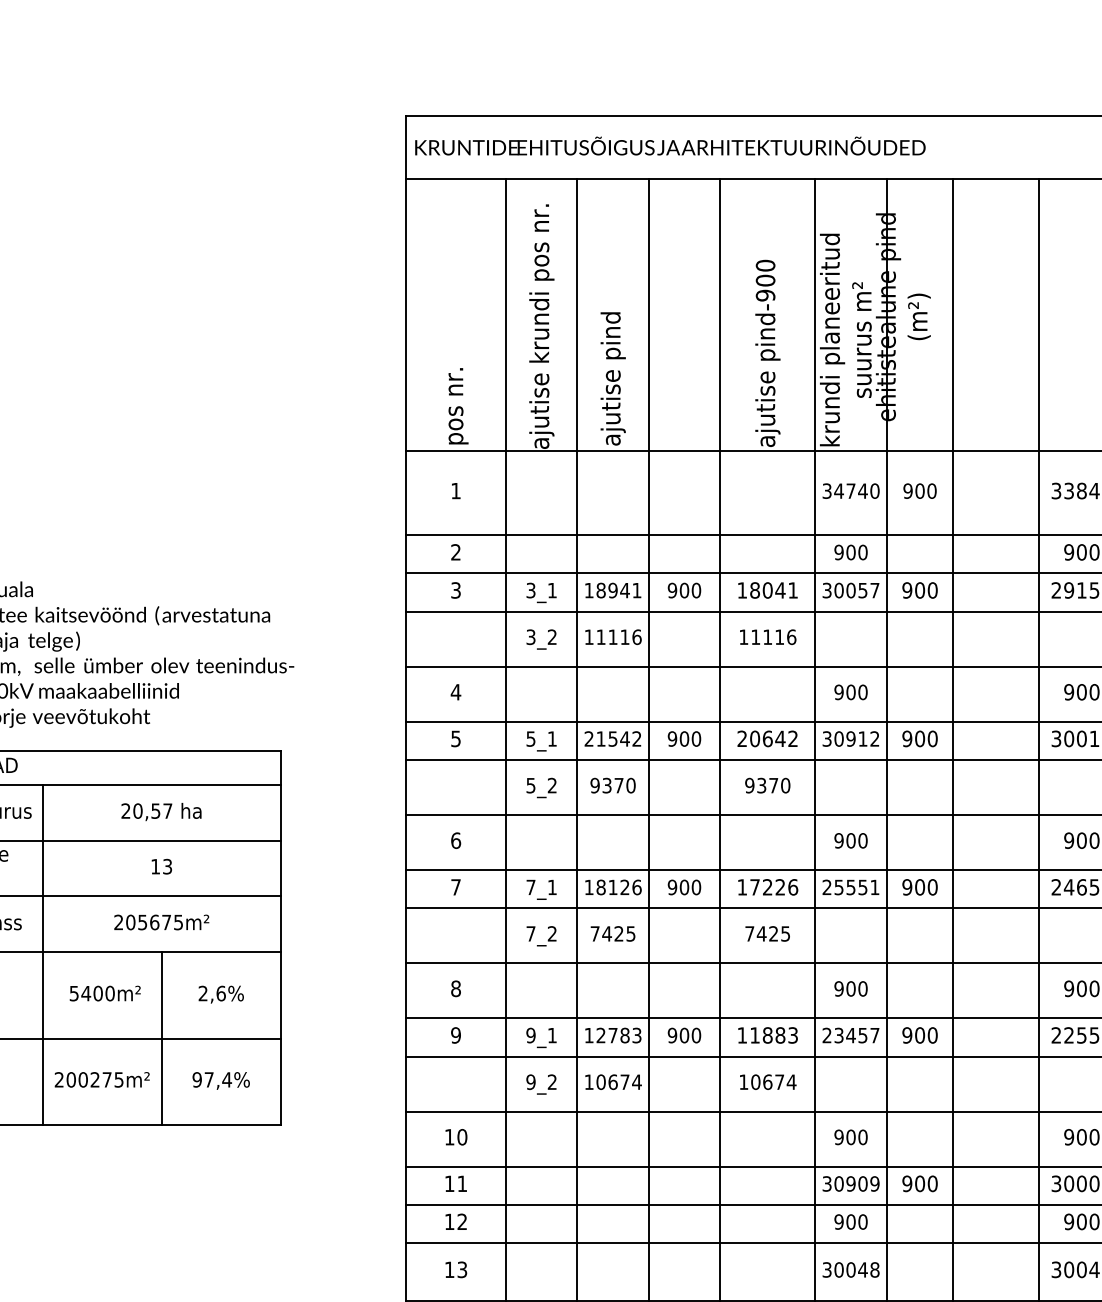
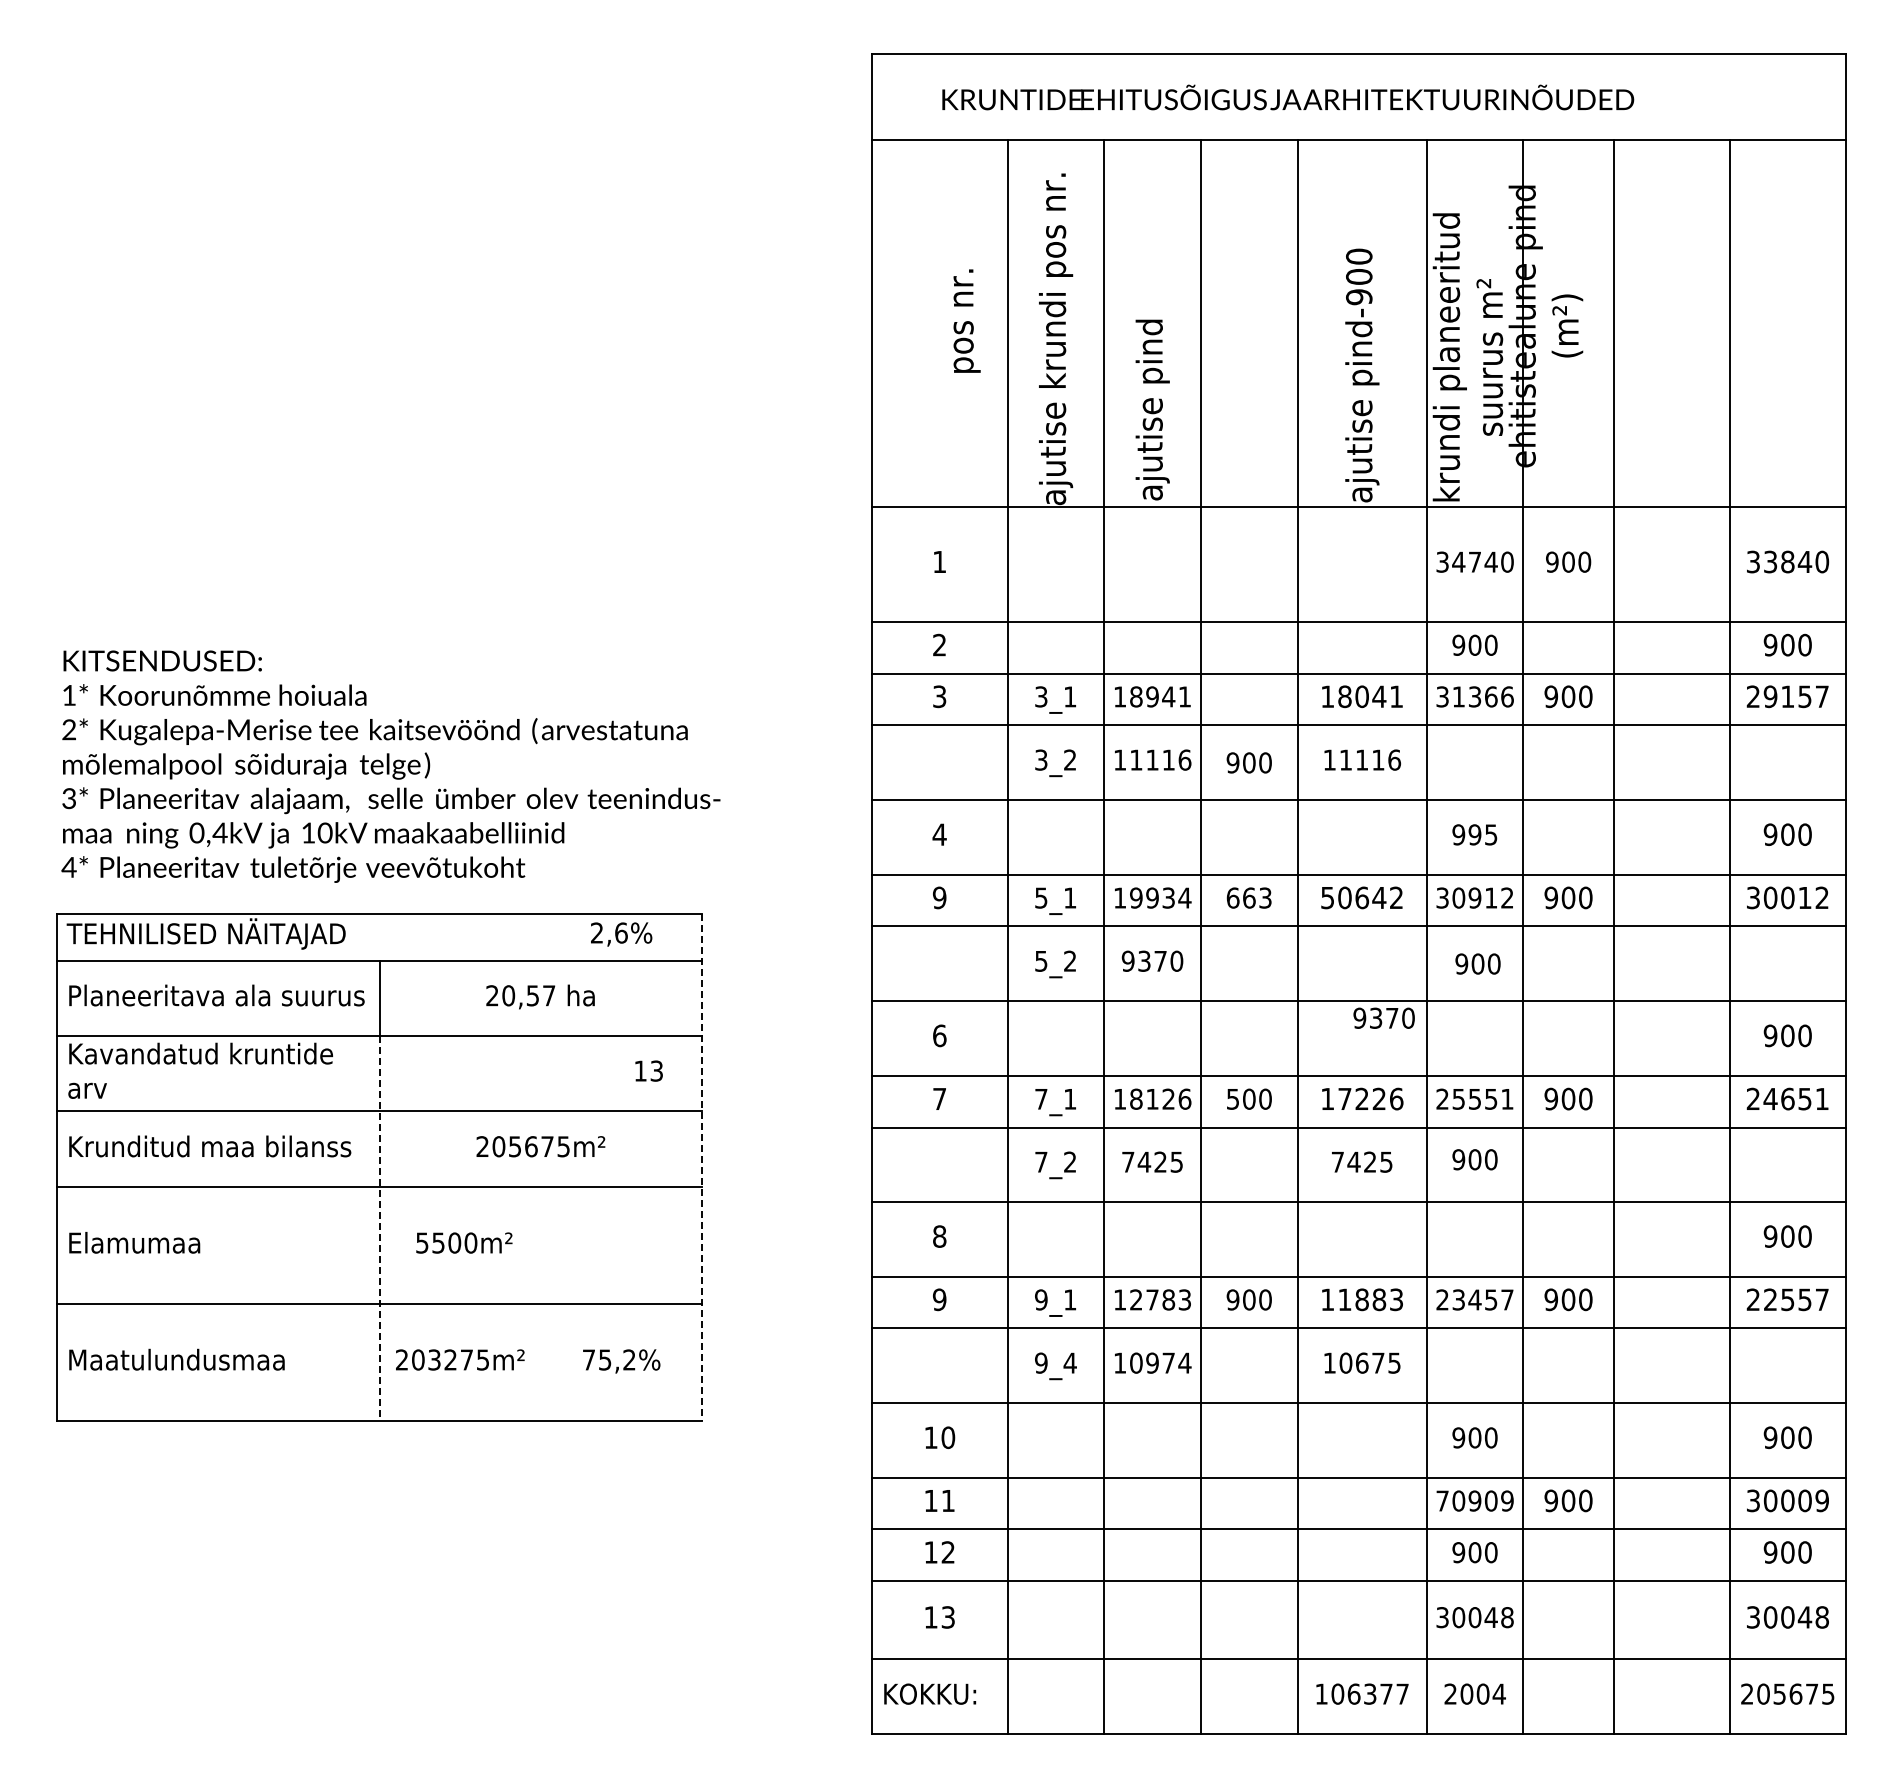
text: (670, 146) -> (1288, 97), moved
text: (458, 405) -> (966, 320), moved
text: (683, 590) -> (1248, 762), moved
text: (856, 590) -> (1482, 696), 30057 -> 31366
text: (856, 692) -> (1482, 834), 900 -> 995
text: (455, 738) -> (939, 897), 5 -> 9
text: (613, 738) -> (1152, 897), 21542 -> 19934
text: (683, 738) -> (1248, 897), 900 -> 663
text: (742, 738) -> (1327, 897), 20642 -> 50642
text: (767, 785) -> (1383, 1017), moved
text: (850, 840) -> (1477, 963), moved
text: (161, 866) -> (648, 1070), moved
text: (672, 886) -> (1232, 1098), 900 -> 500
line: (281, 937) -> (702, 1167), solid -> dashed
line: (42, 983) -> (379, 1229), solid -> dashed
text: (850, 988) -> (1474, 1159), moved
text: (86, 993) -> (438, 1242), 5400m² -> 5500m²
text: (221, 994) -> (621, 934), moved
line: (161, 1038) -> (540, 1304), removed
text: (83, 1079) -> (434, 1359), 200275m² -> 203275m²
text: (212, 1079) -> (609, 1359), 97,4% -> 75,2%
text: (551, 1081) -> (1069, 1362), 9_2 -> 9_4
text: (613, 1081) -> (1152, 1362), 10674 -> 10974
text: (791, 1081) -> (1394, 1362), 10674 -> 10675
text: (827, 1183) -> (1442, 1500), 30909 -> 70909

